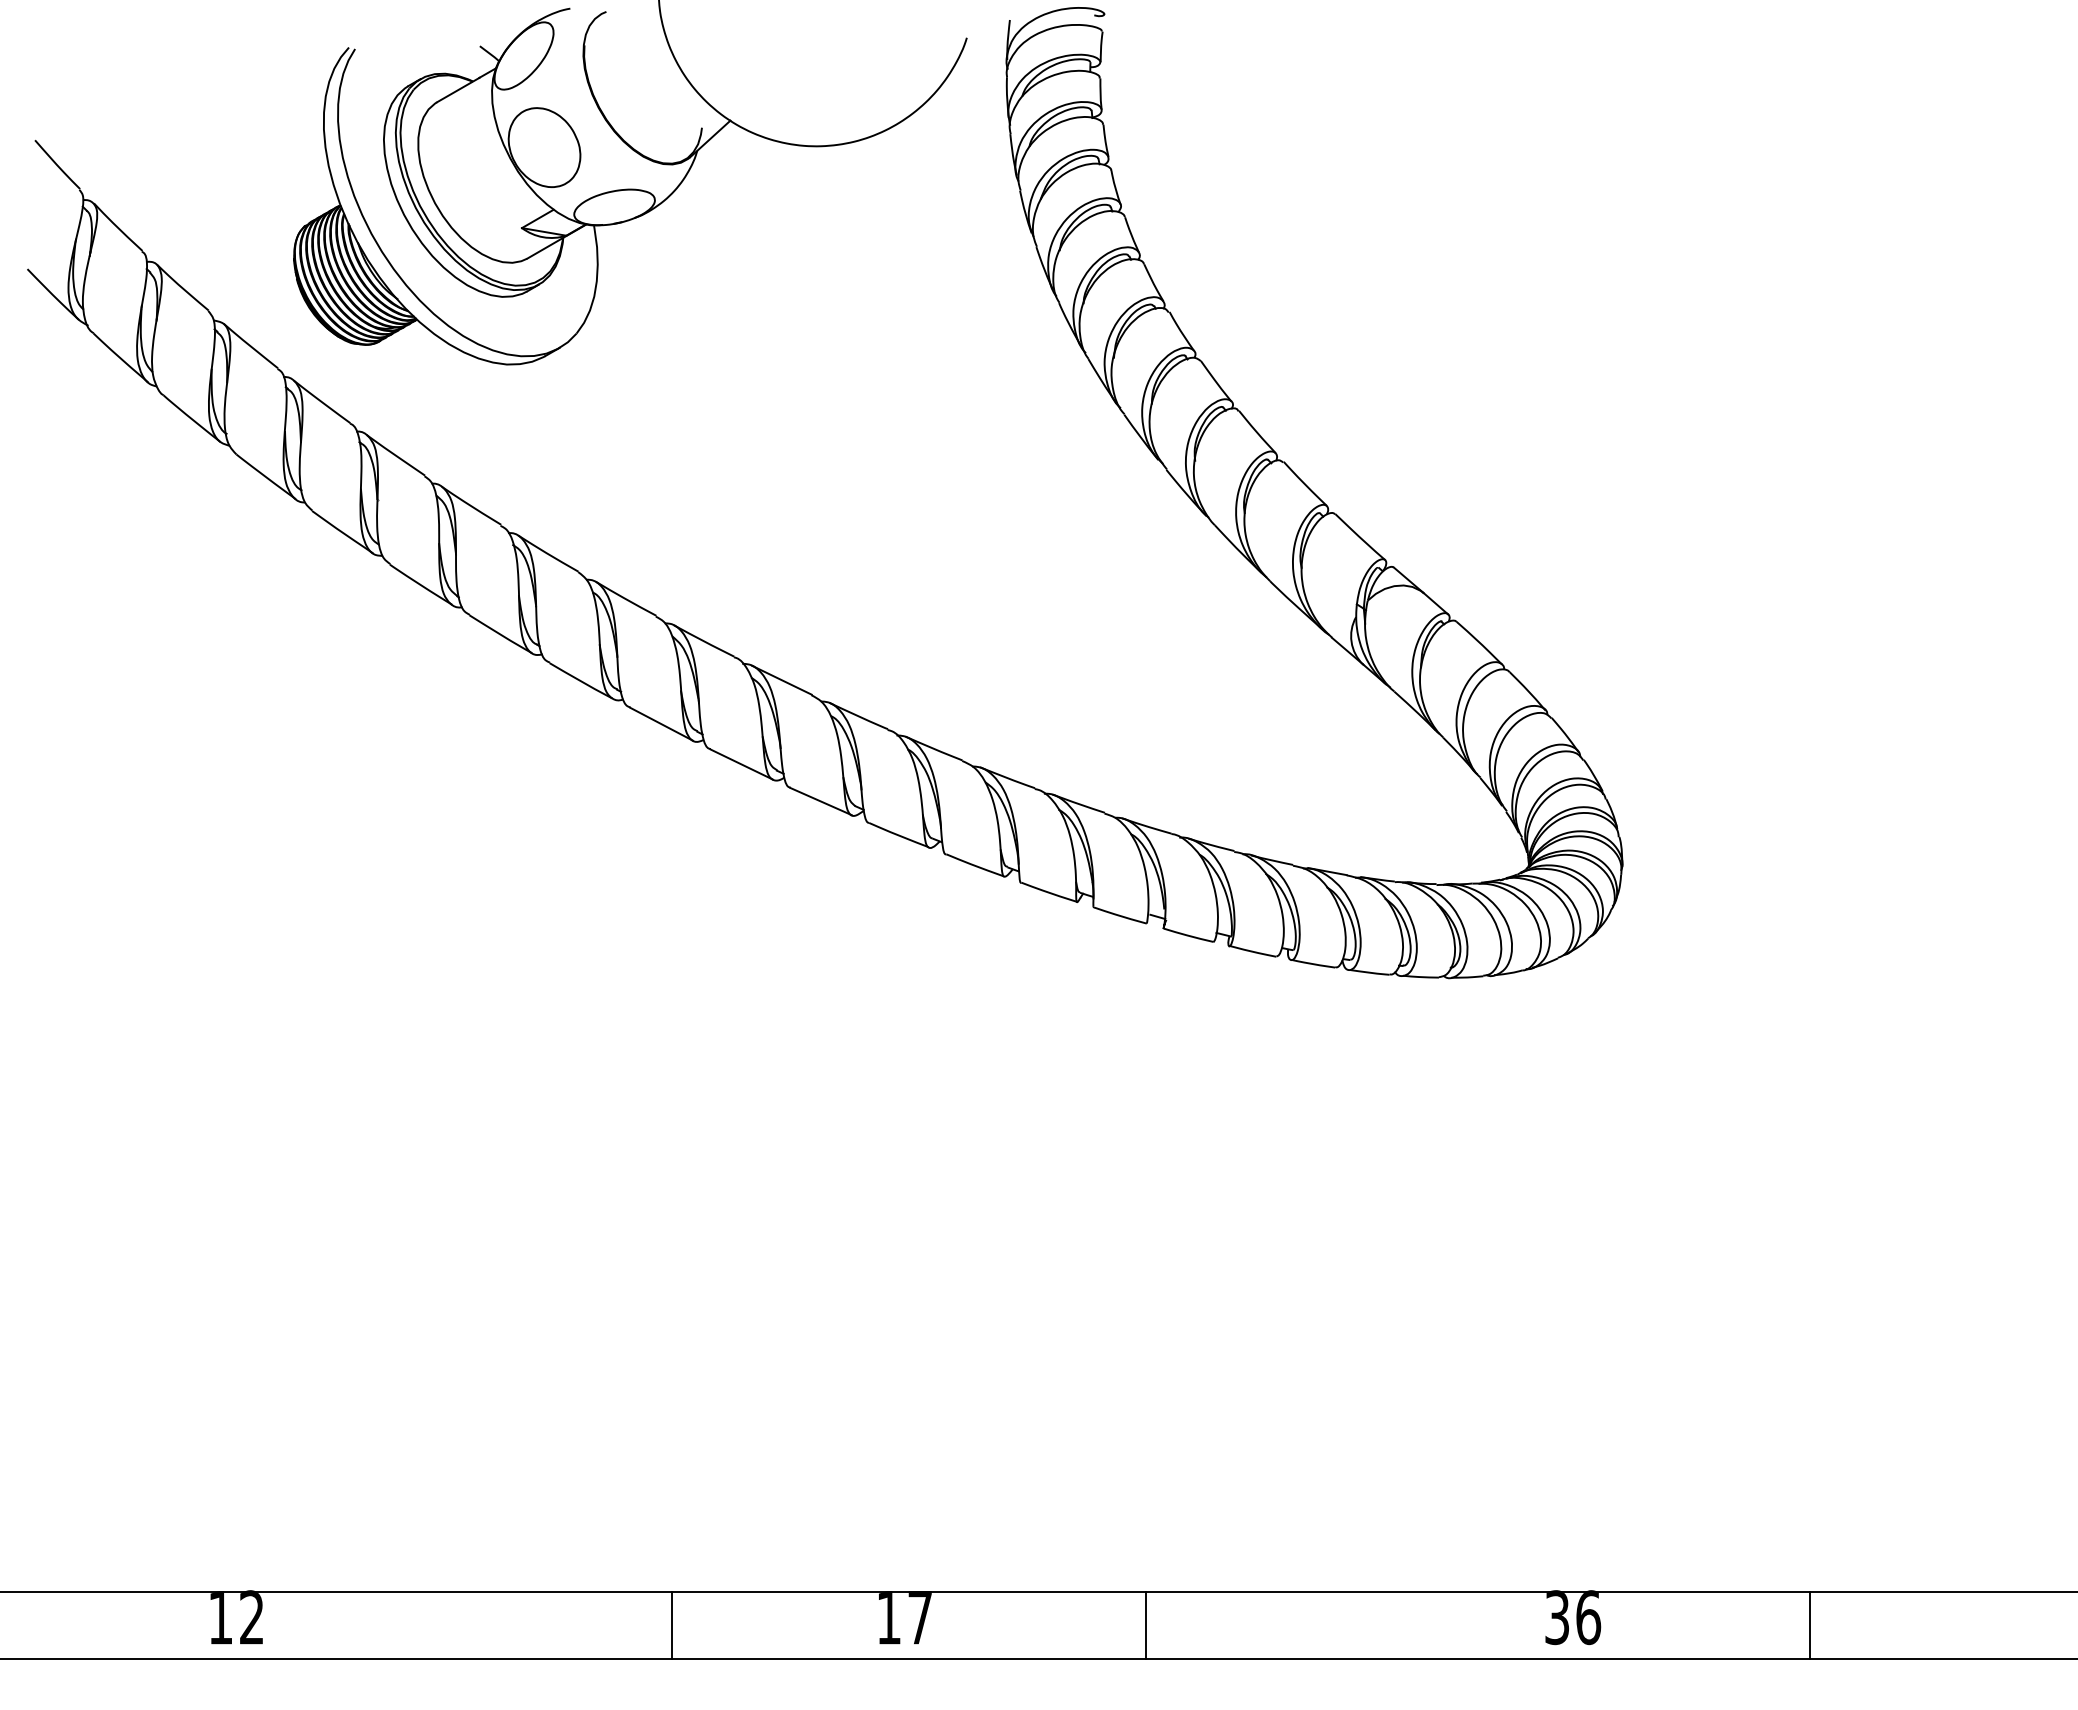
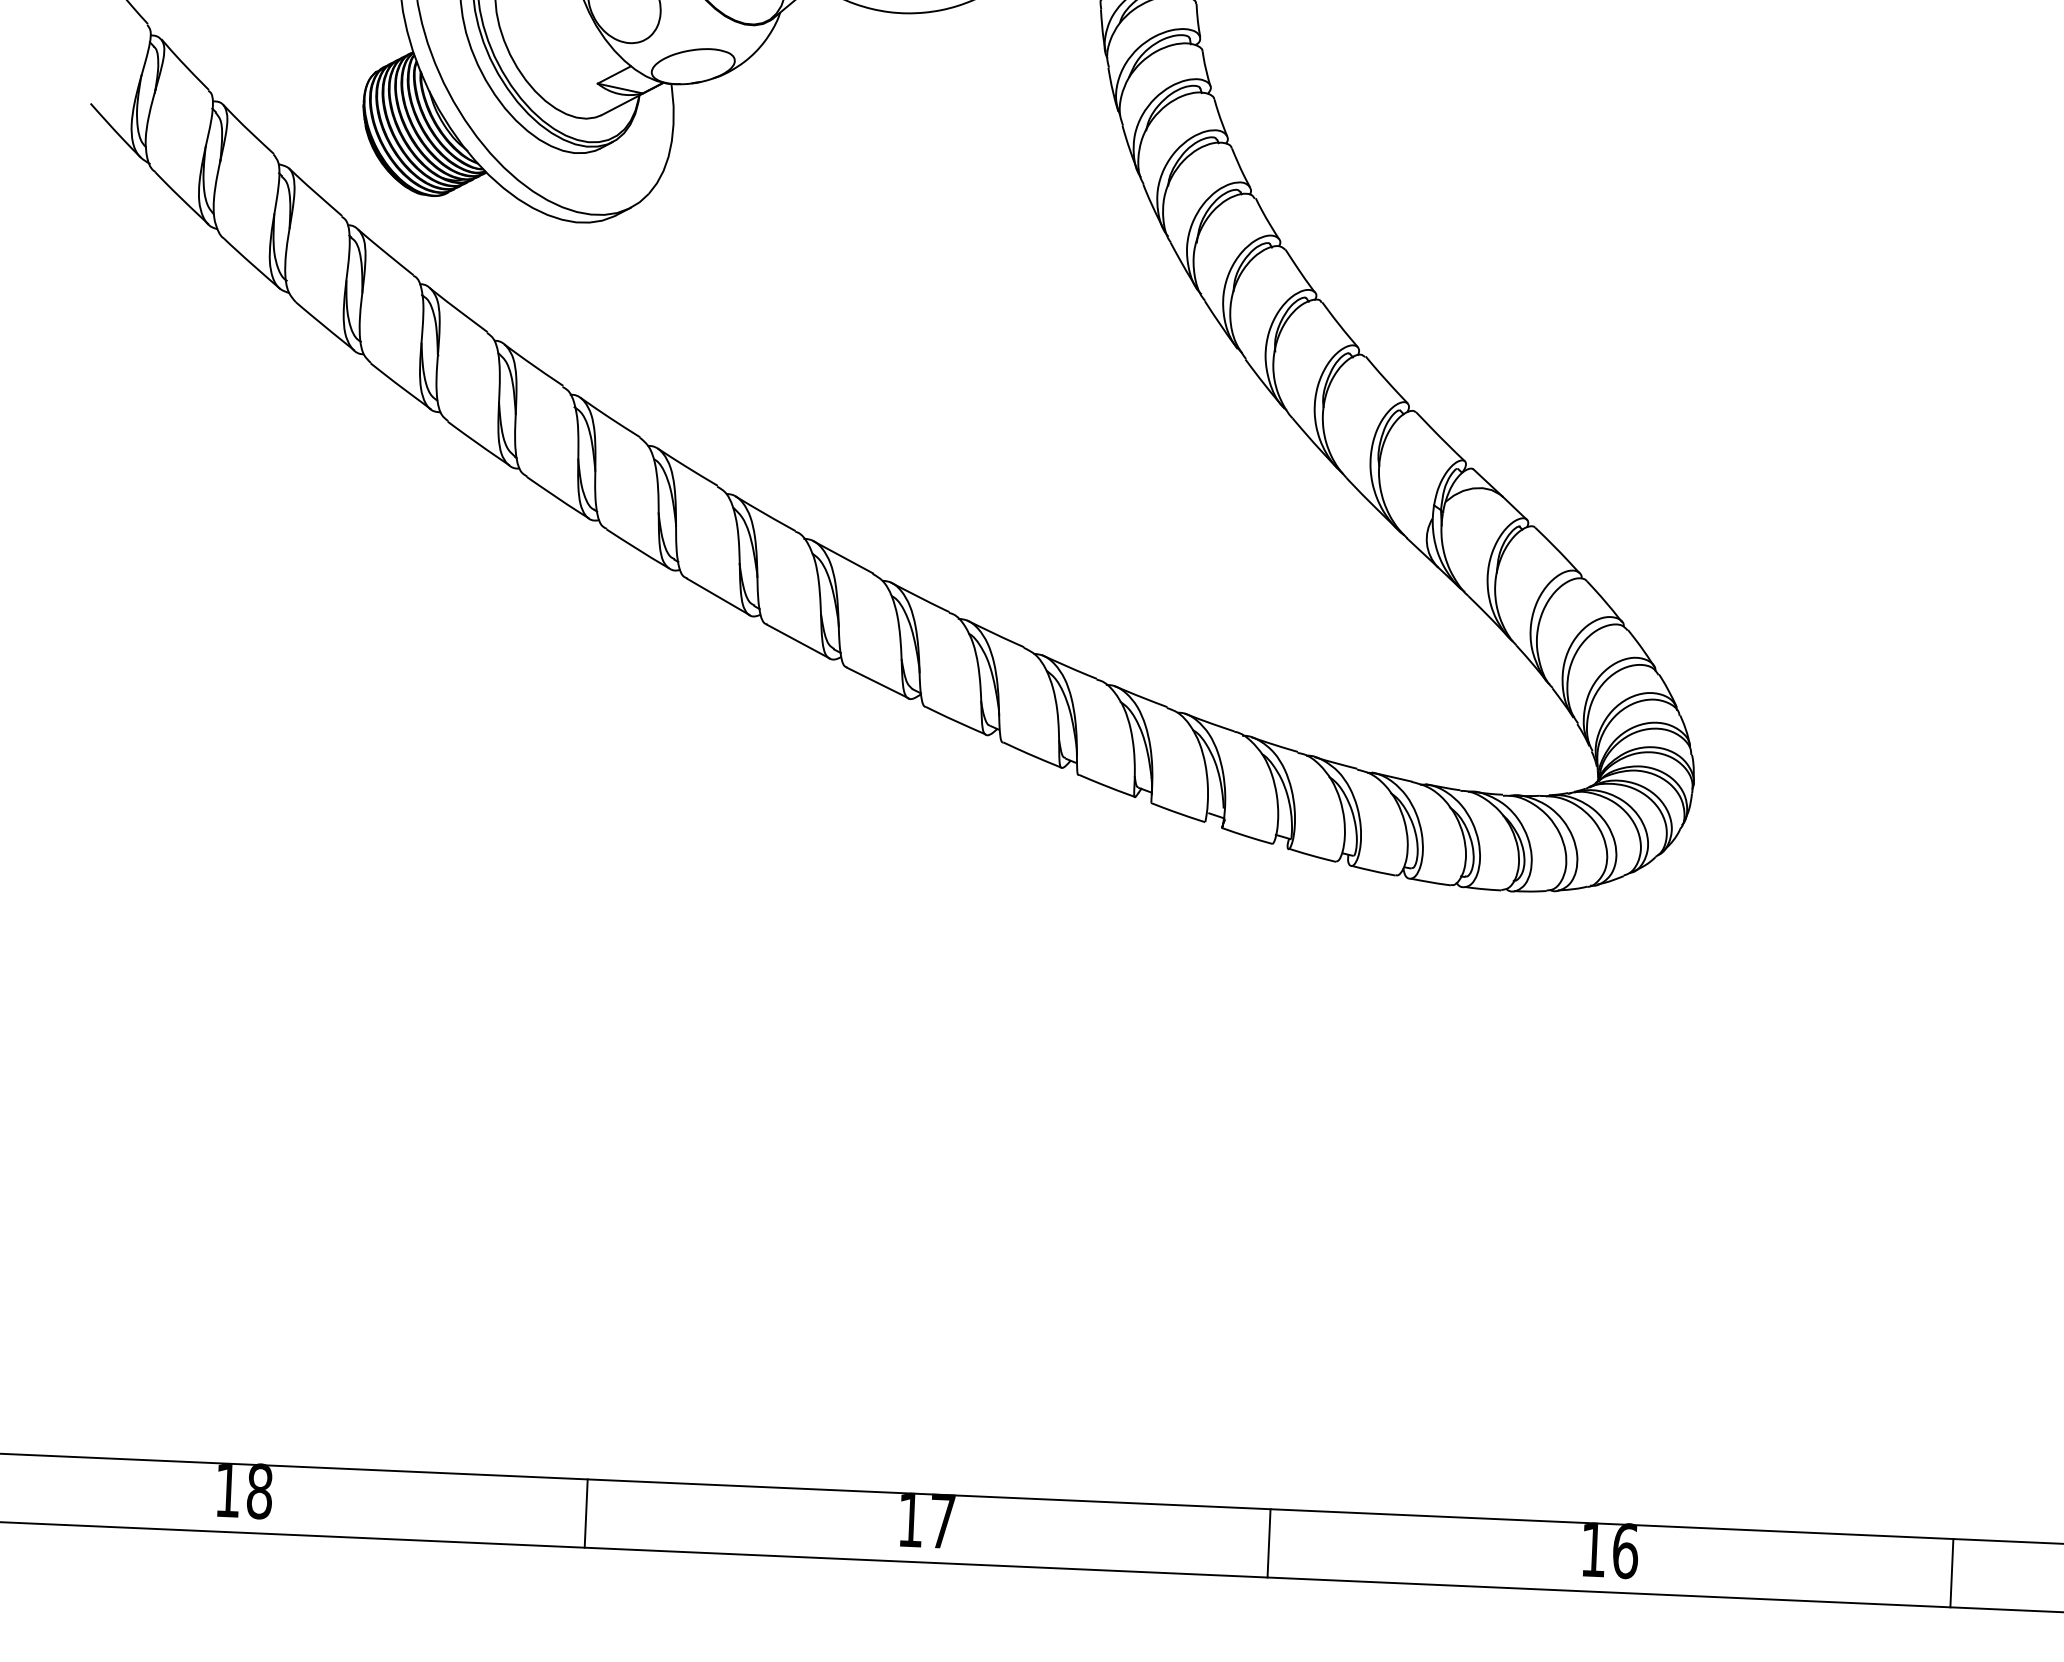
text: (251, 1617) -> (259, 1491), 12 -> 18
text: (1556, 1617) -> (1592, 1549), 36 -> 16
line: (671, 1624) -> (586, 1512), moved
line: (1145, 1624) -> (1268, 1542), moved
line: (1810, 1624) -> (1952, 1572), moved

